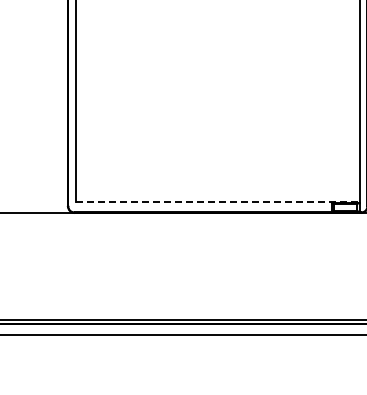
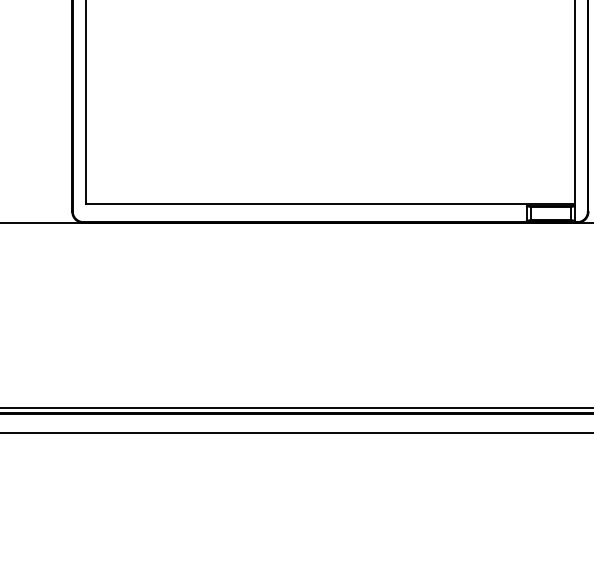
line: (218, 202) -> (331, 204), dashed -> solid

